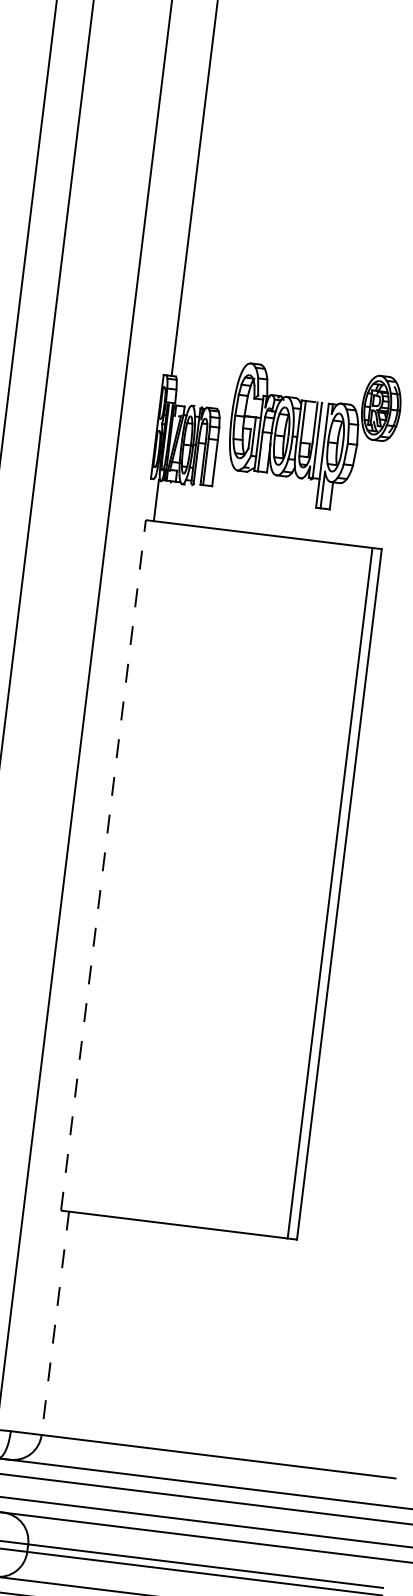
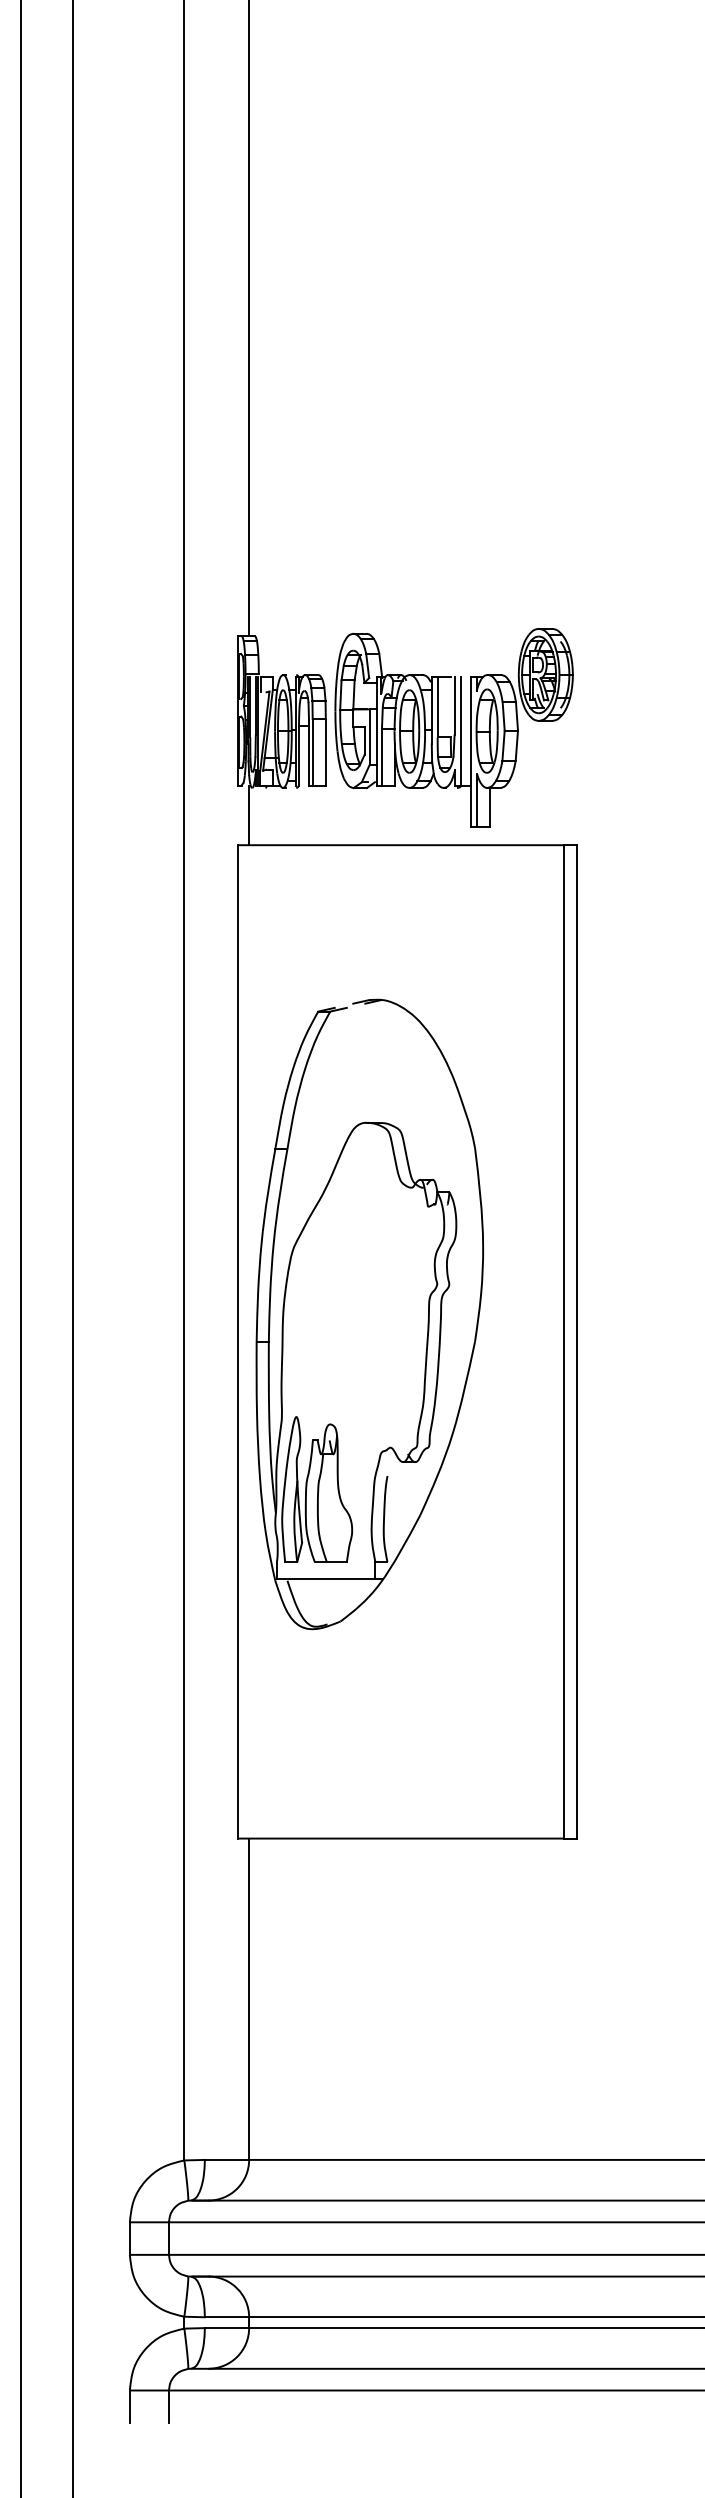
part: (312, 437) -> (453, 727), moved
part: (197, 857) -> (369, 1314), added
line: (103, 865) -> (237, 1341), dashed -> solid
line: (55, 1323) -> (249, 1999), dashed -> solid

